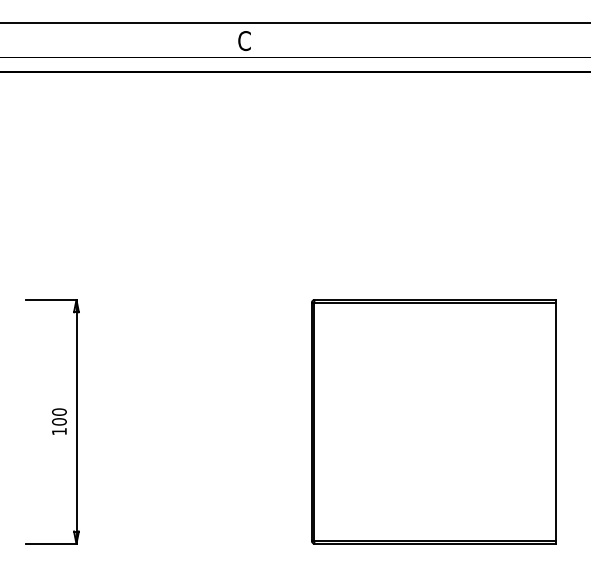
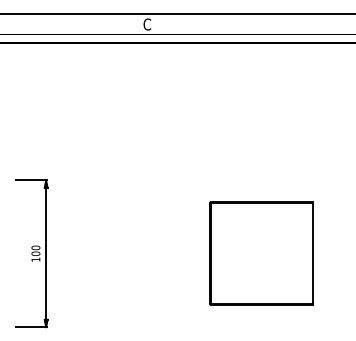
part: (434, 421) -> (261, 253), size x0.7

